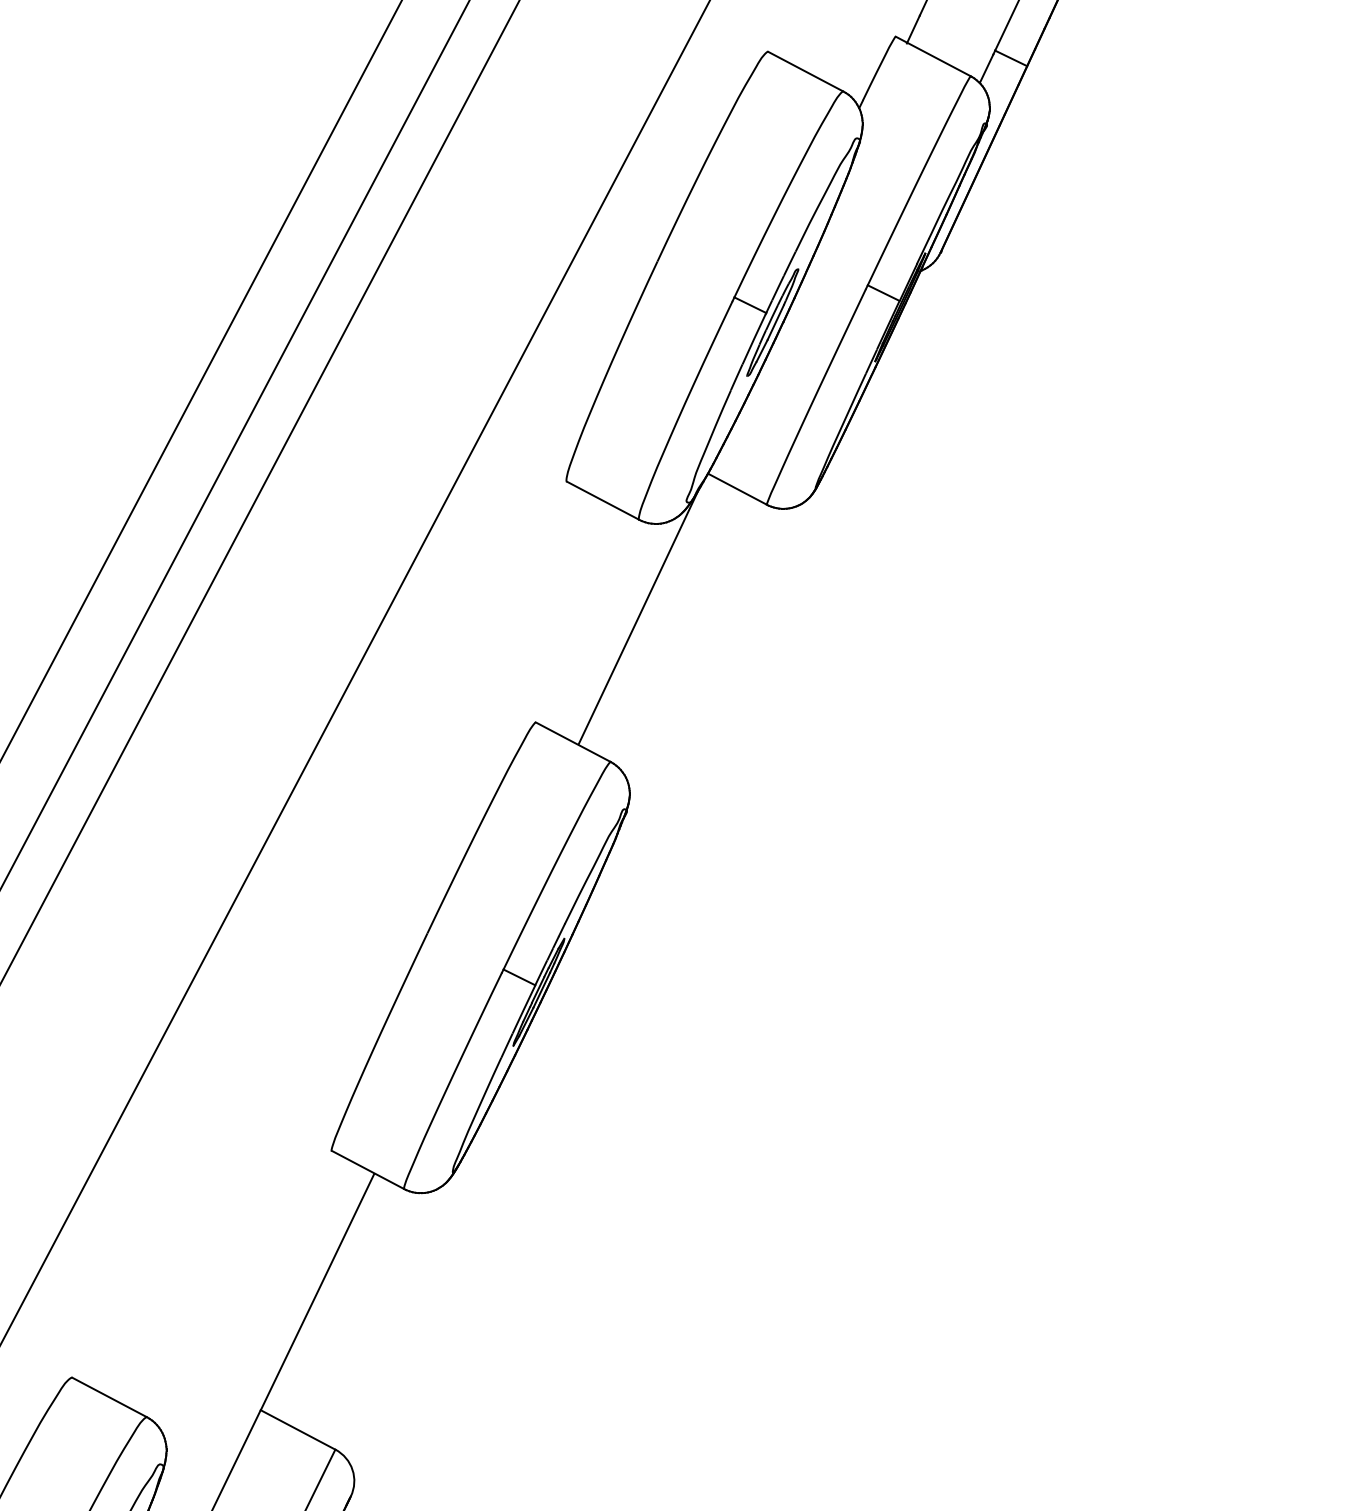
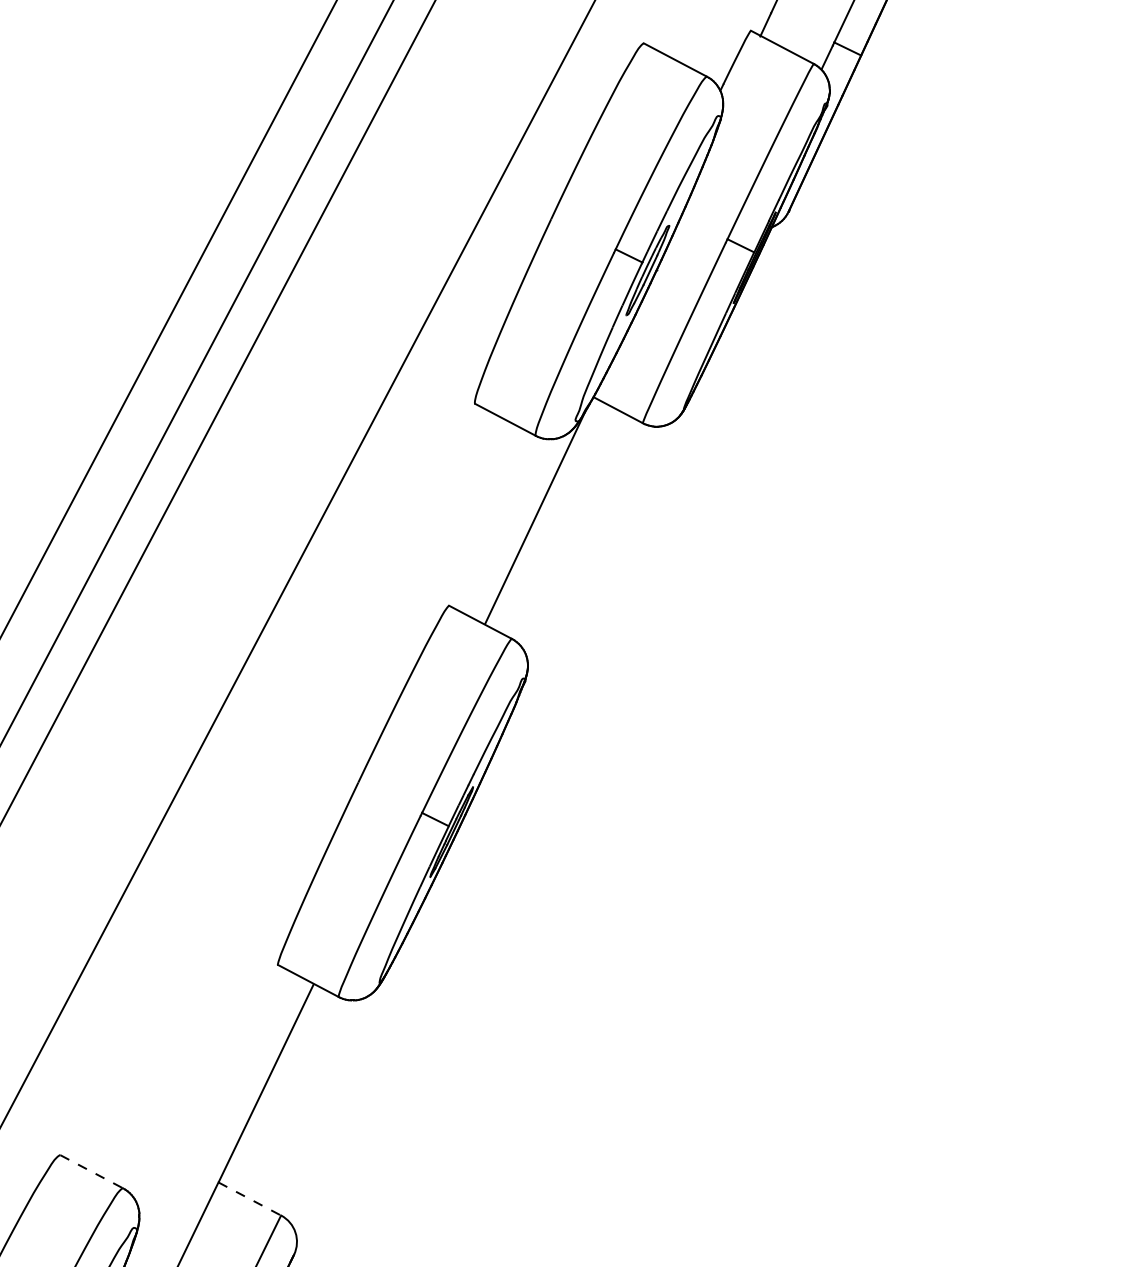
line: (110, 1398) -> (92, 1172), solid -> dashed
line: (298, 1430) -> (250, 1199), solid -> dashed

